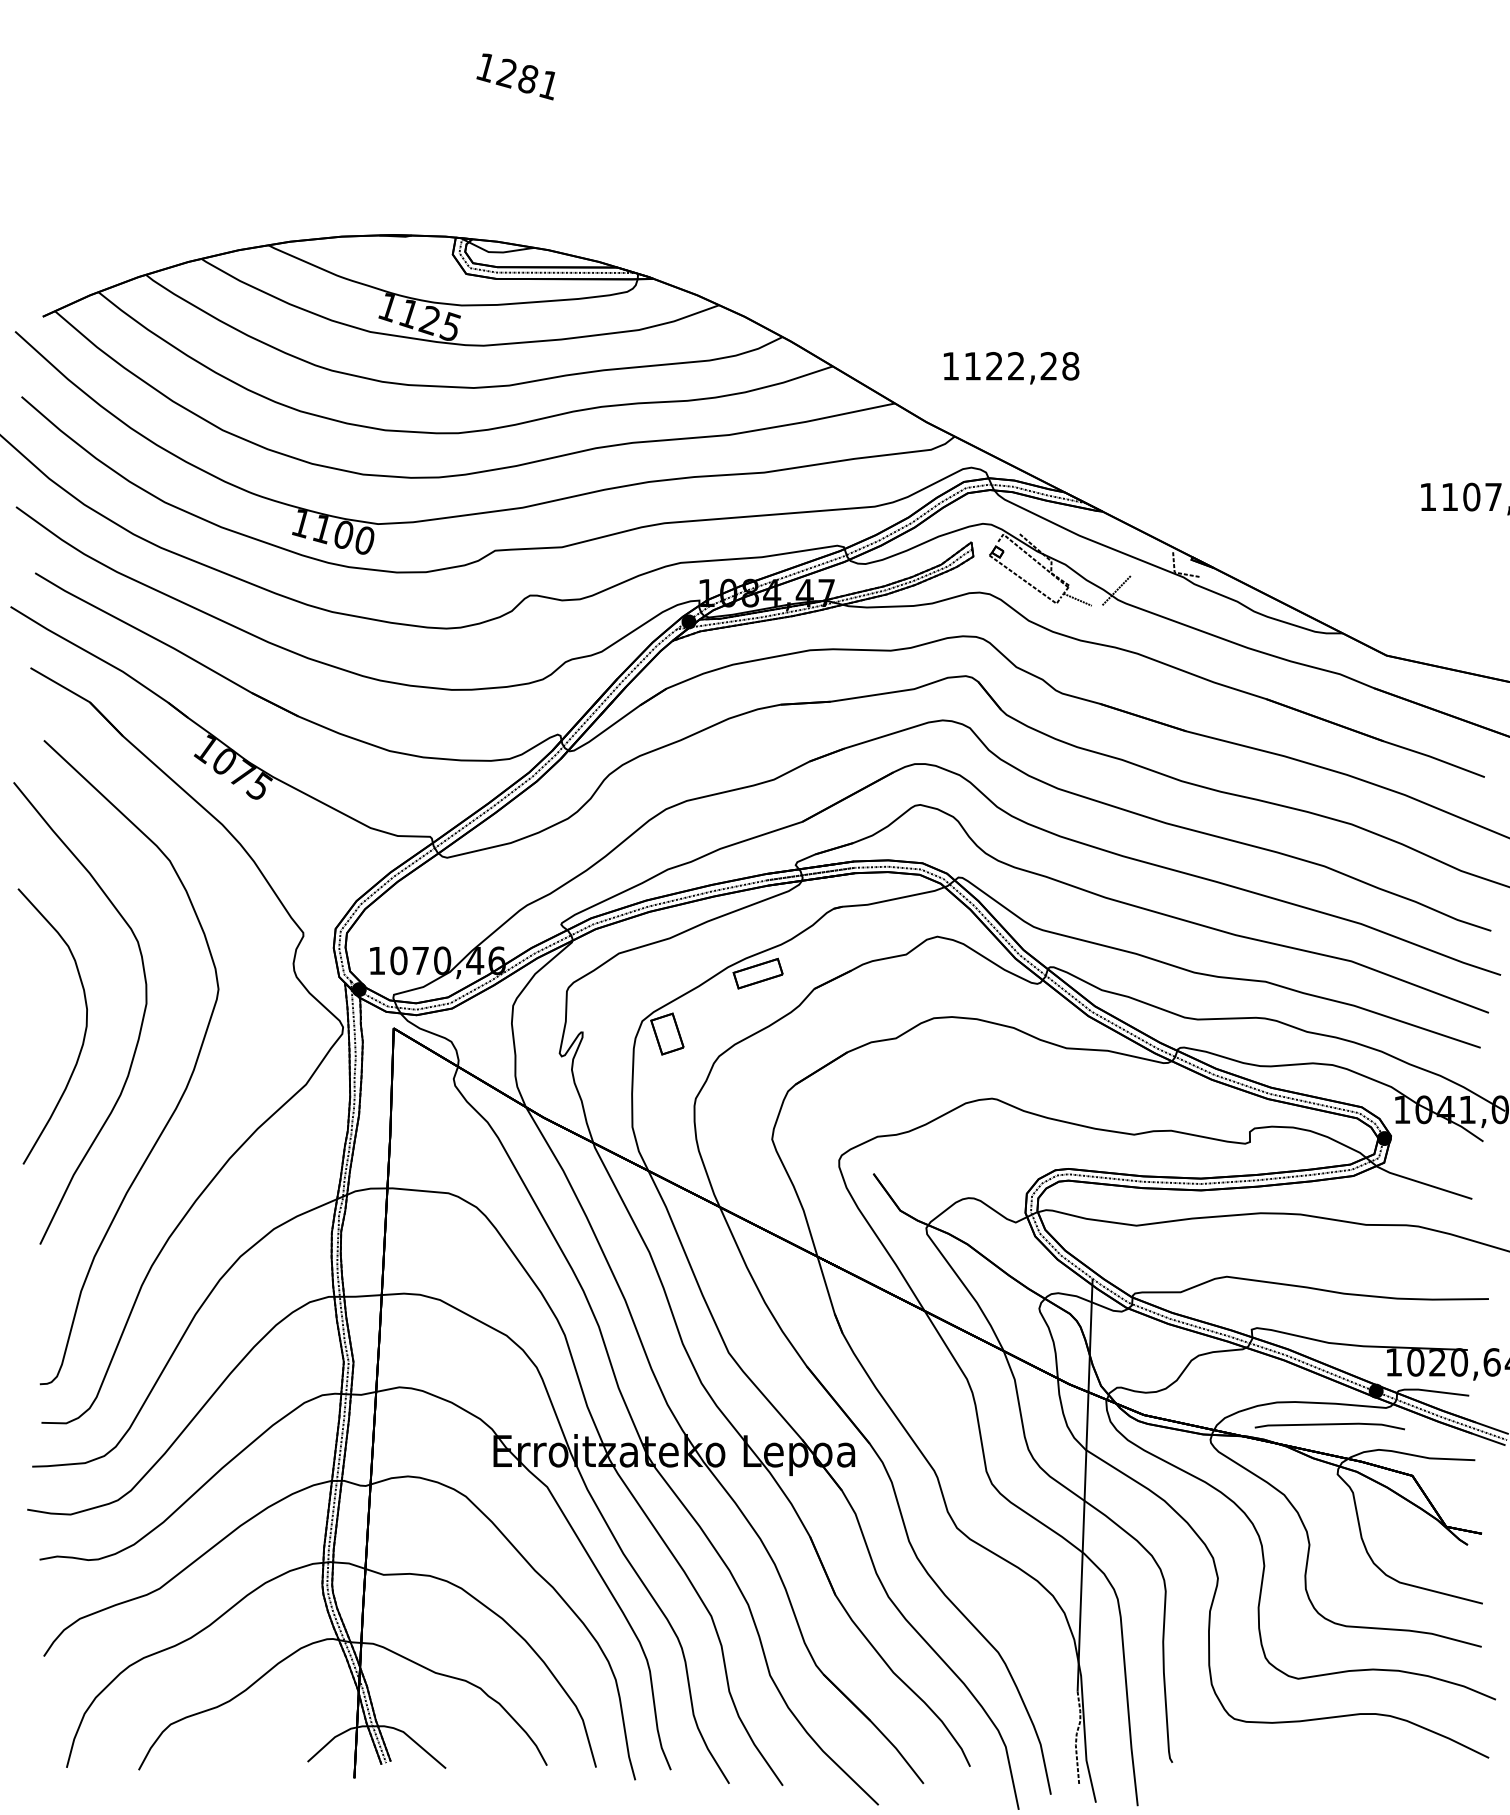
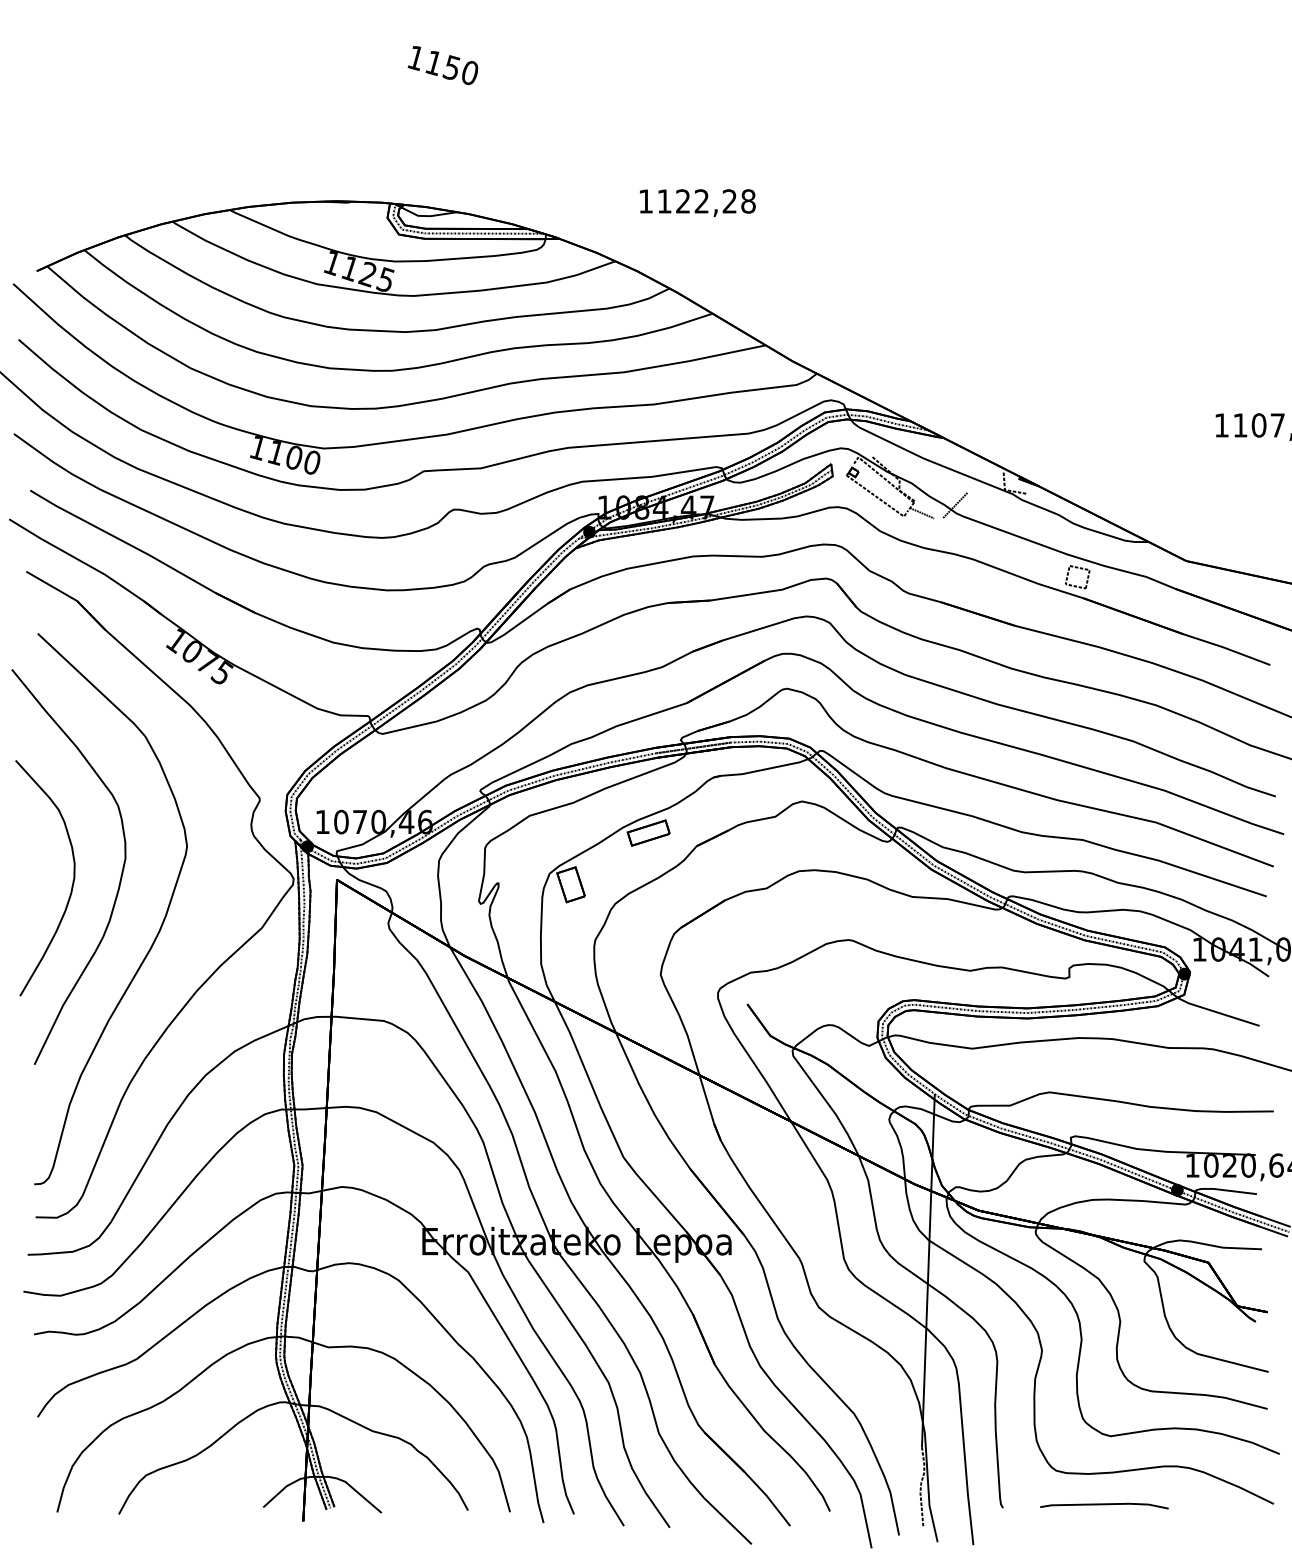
text: (526, 79) -> (450, 68), 1281 -> 1150
text: (1011, 368) -> (697, 203), moved
part: (1259, 664) -> (1077, 568), added
line: (1329, 1425) -> (1104, 1505), moved

